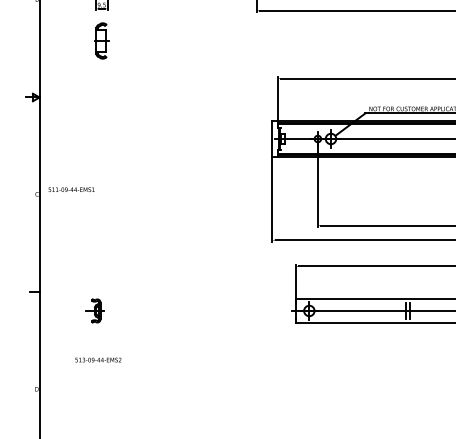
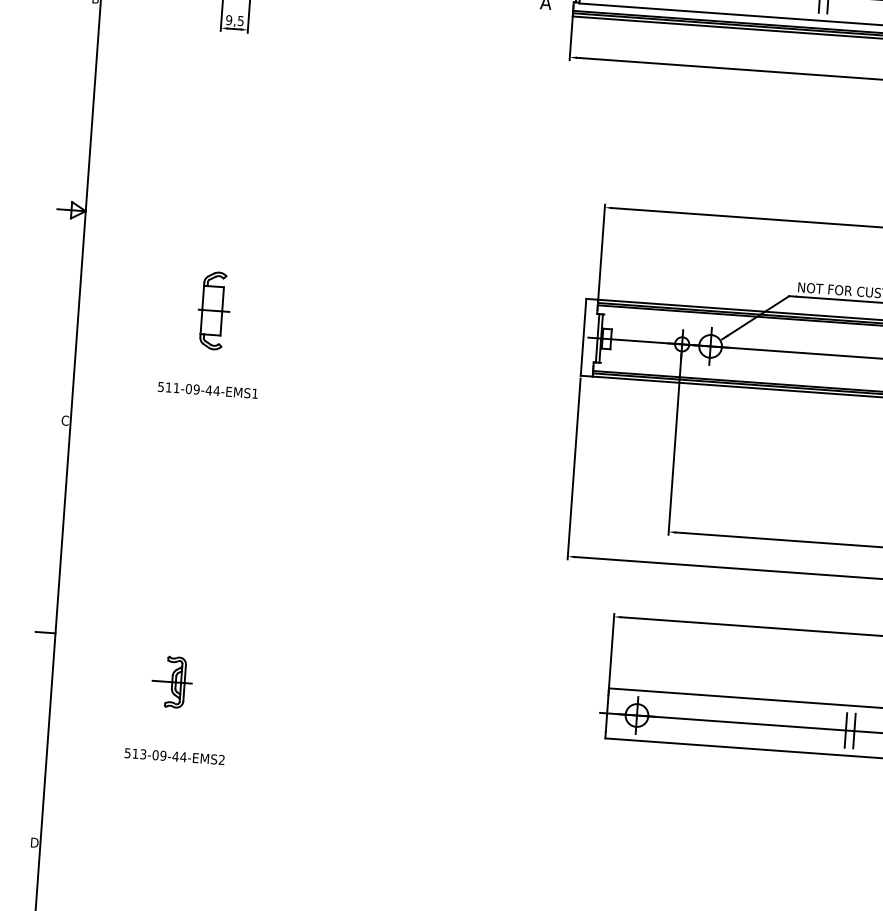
part: (101, 40) -> (213, 309), moved
text: (71, 189) -> (207, 389), moved
text: (98, 359) -> (175, 755), moved

